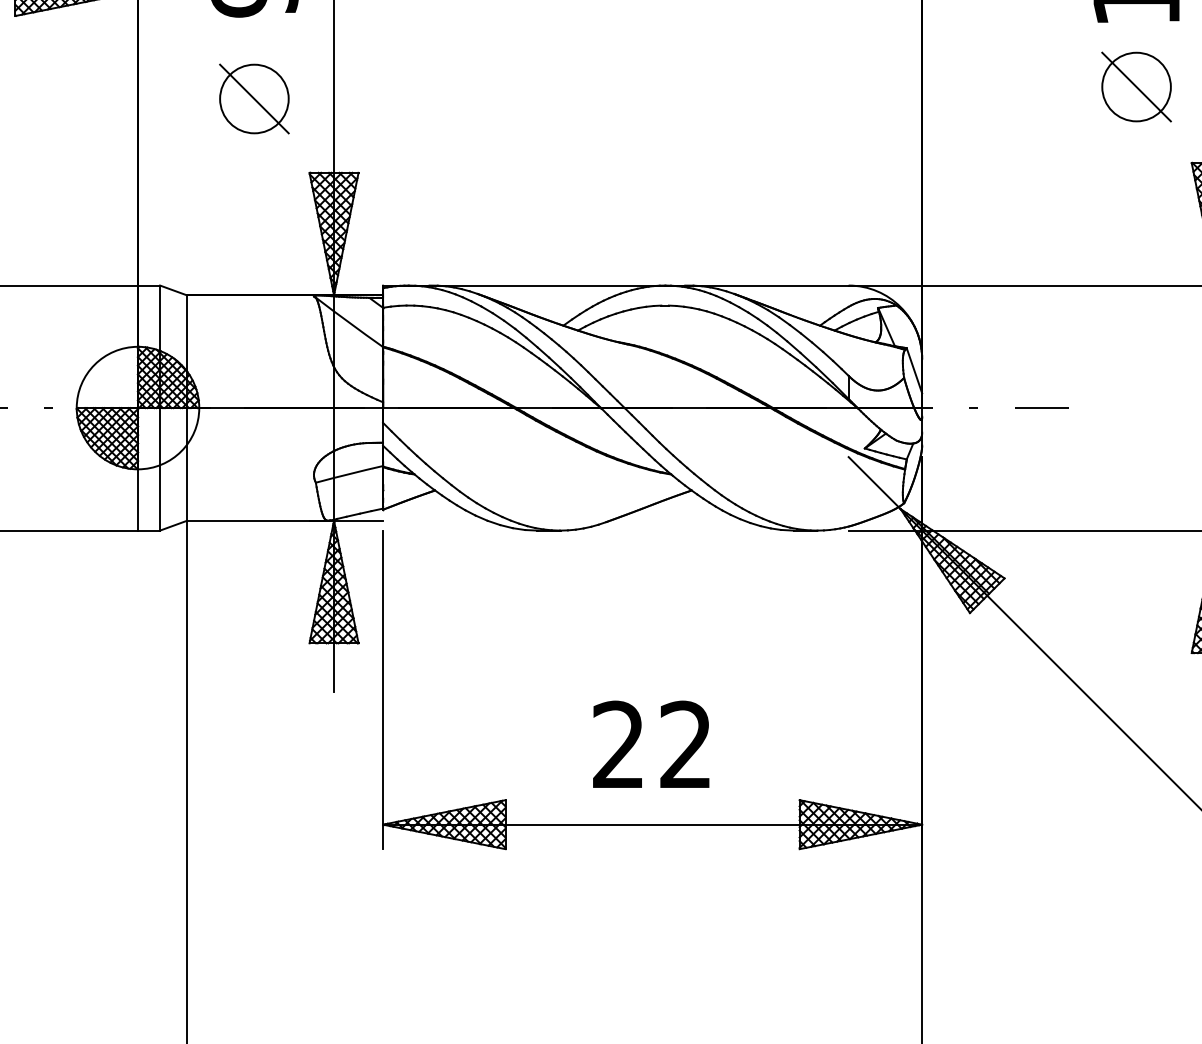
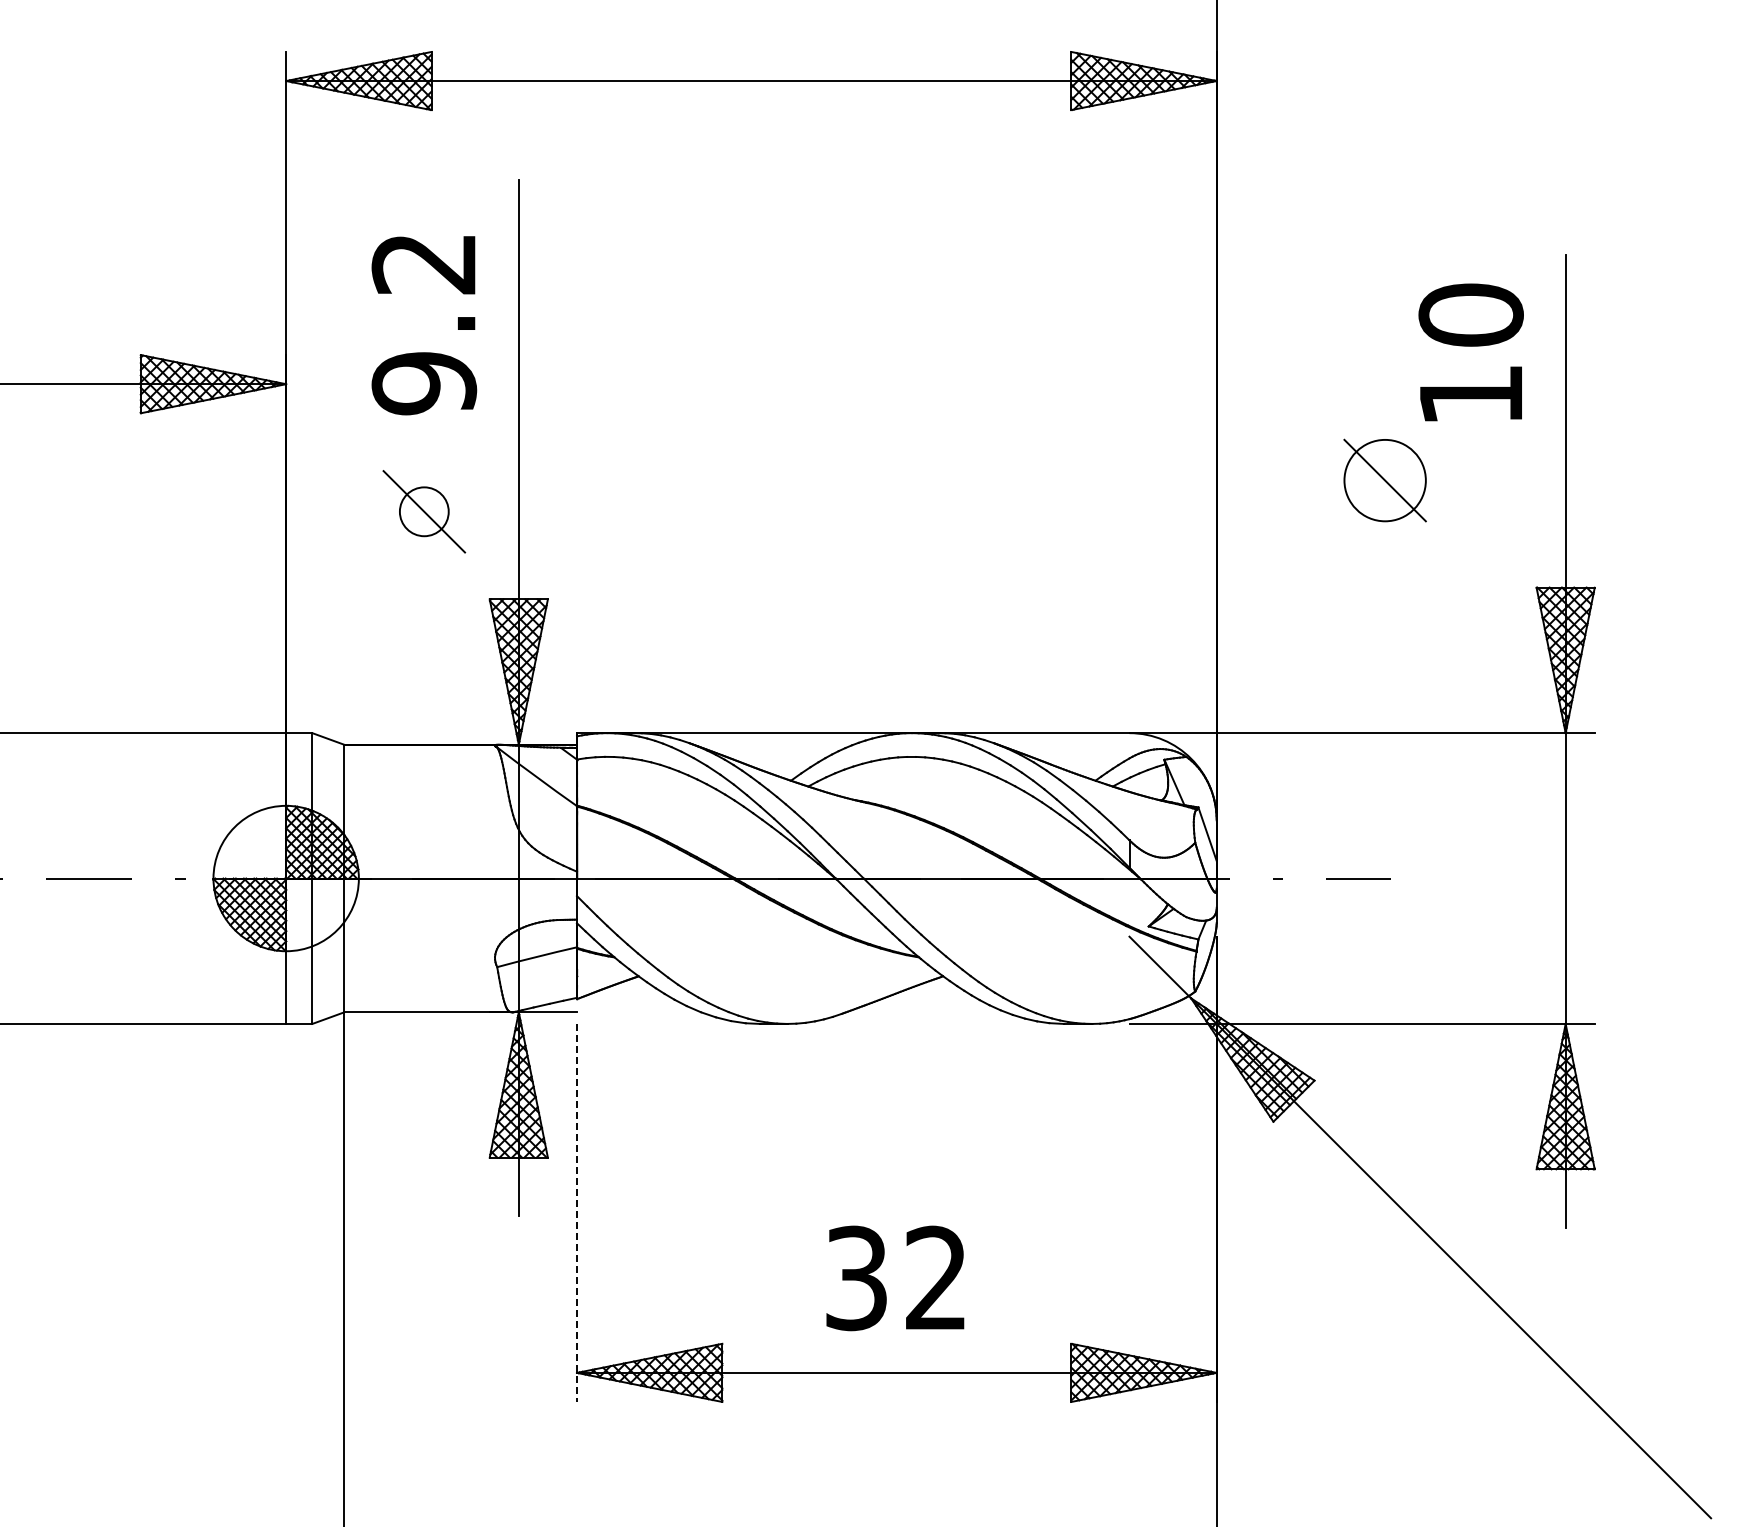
part: (1136, 86) -> (1384, 480), moved
circle: (254, 98) -> (424, 511), size x0.6
line: (382, 690) -> (576, 1213), solid -> dashed
text: (618, 745) -> (856, 1278), 22 -> 32

